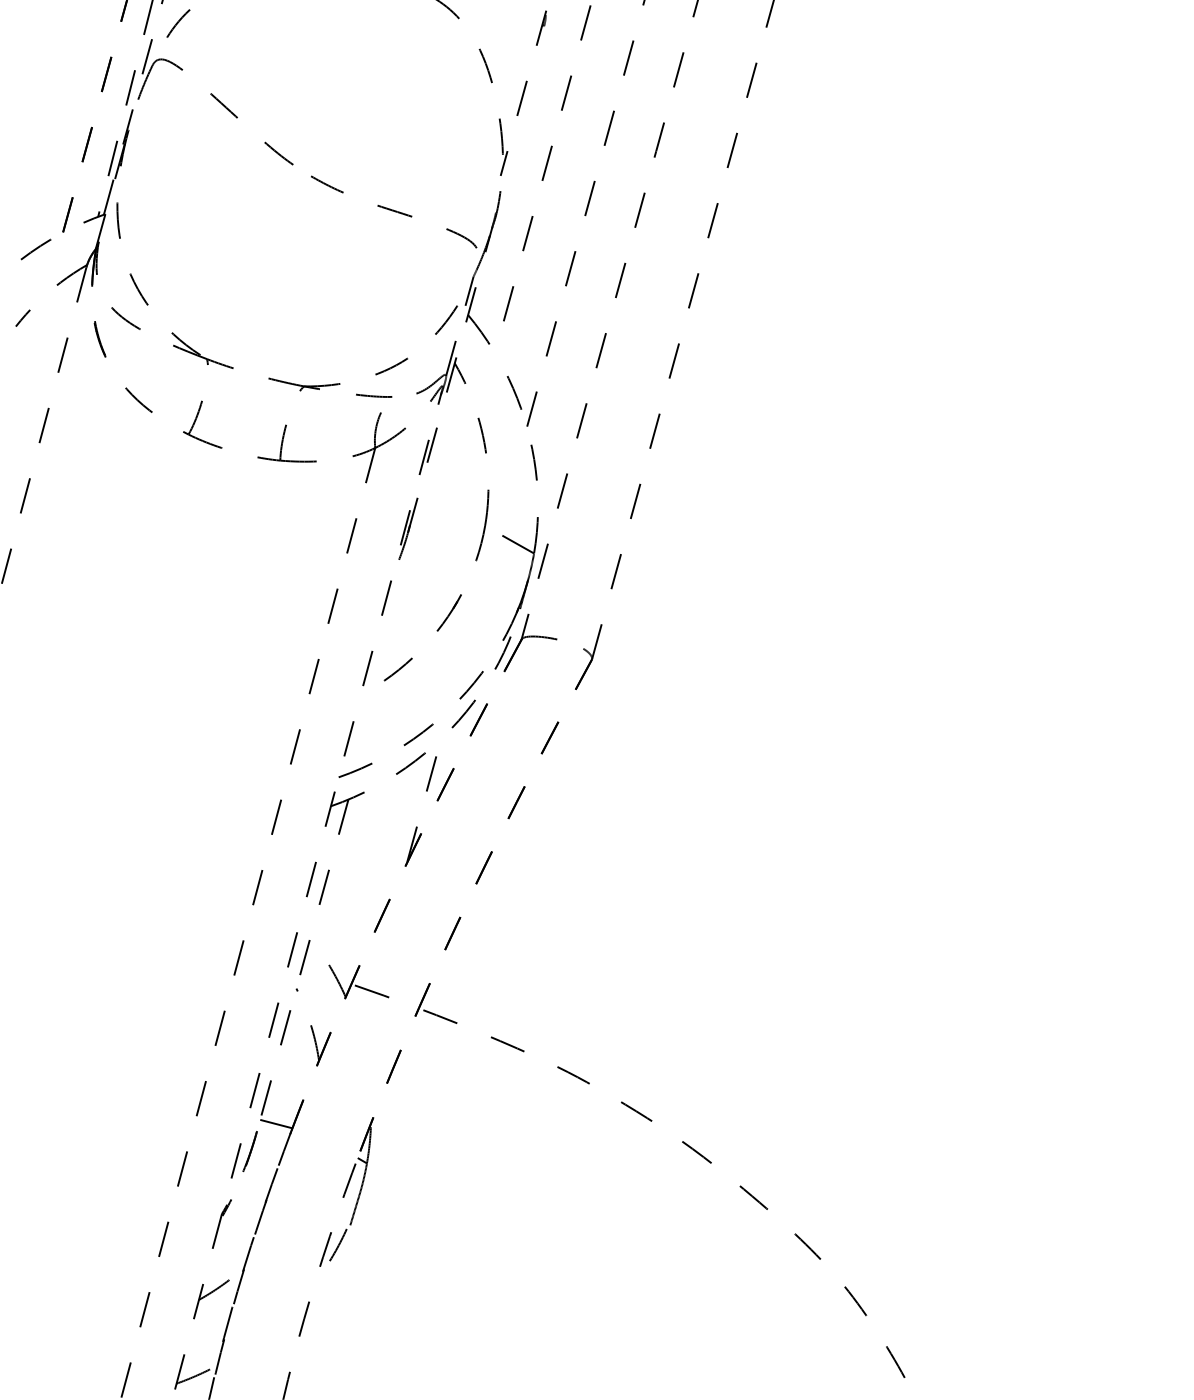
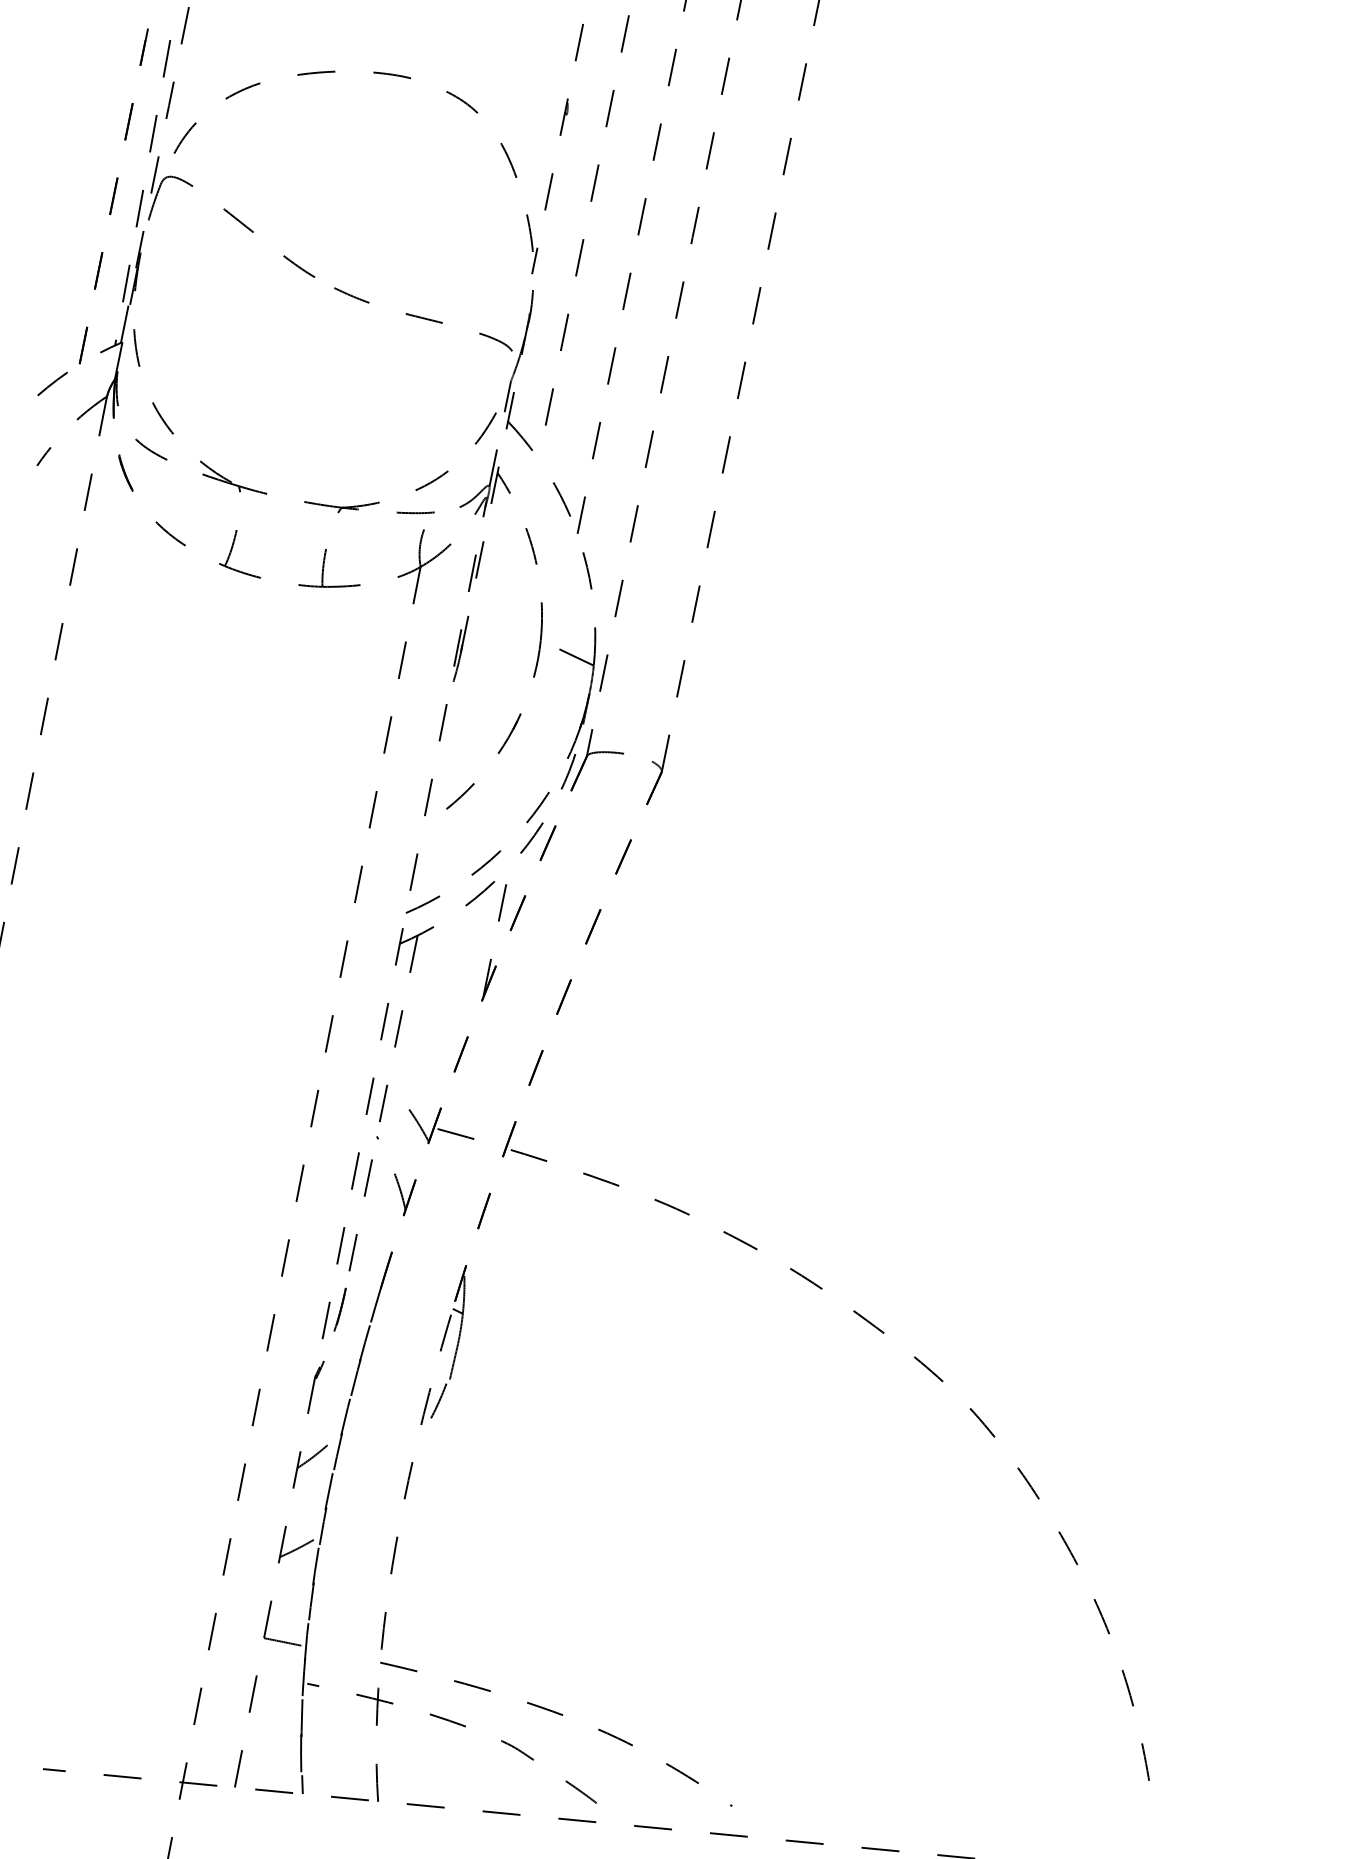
line: (276, 1123) -> (365, 1278), removed

